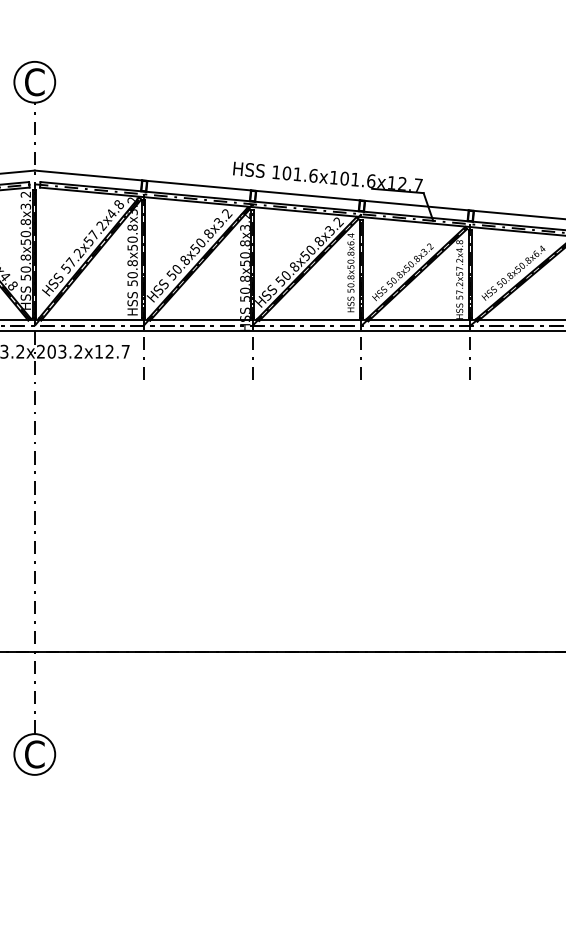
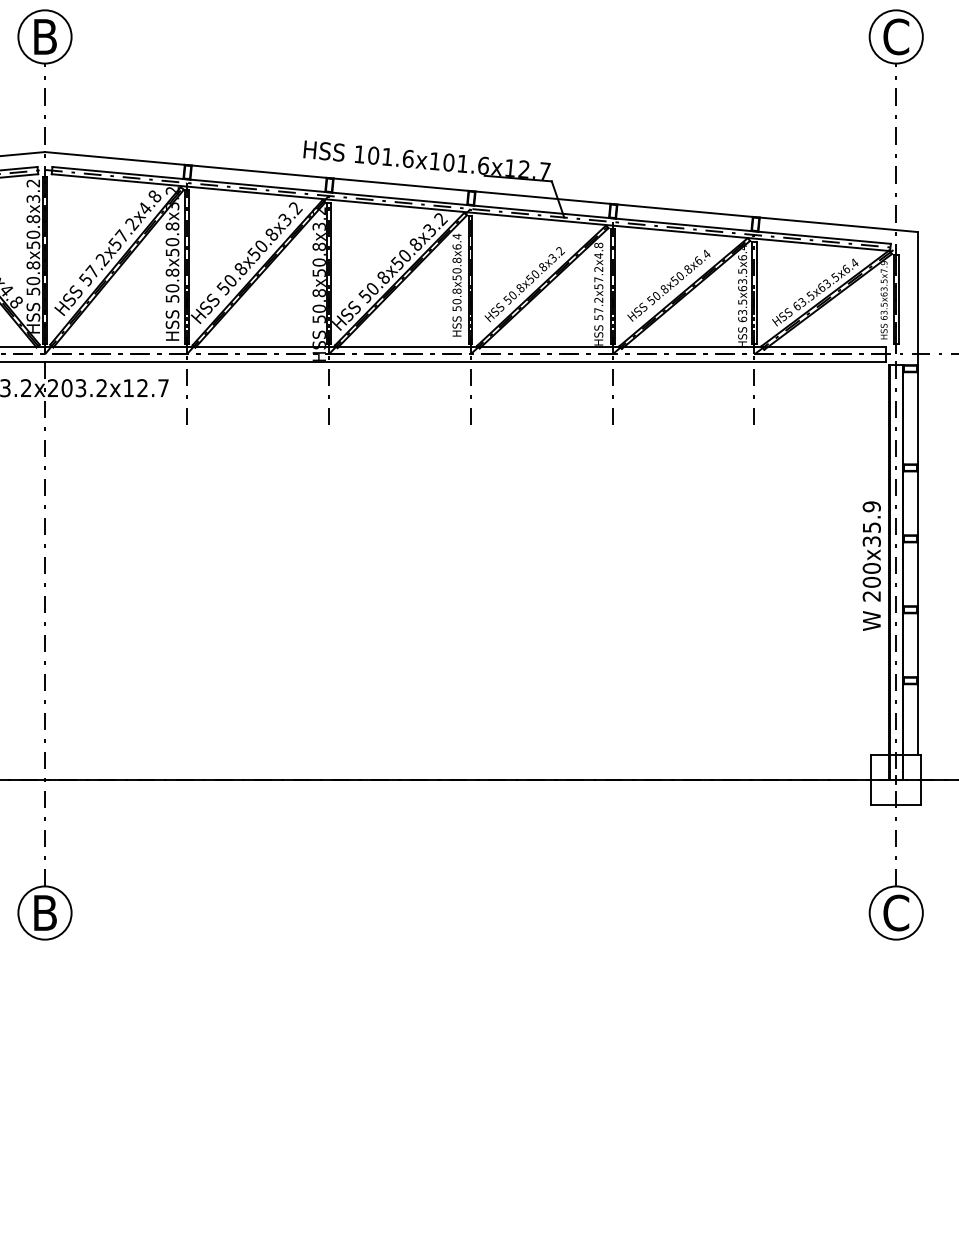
text: (34, 81) -> (44, 36), C -> B
text: (34, 754) -> (44, 912), C -> B

